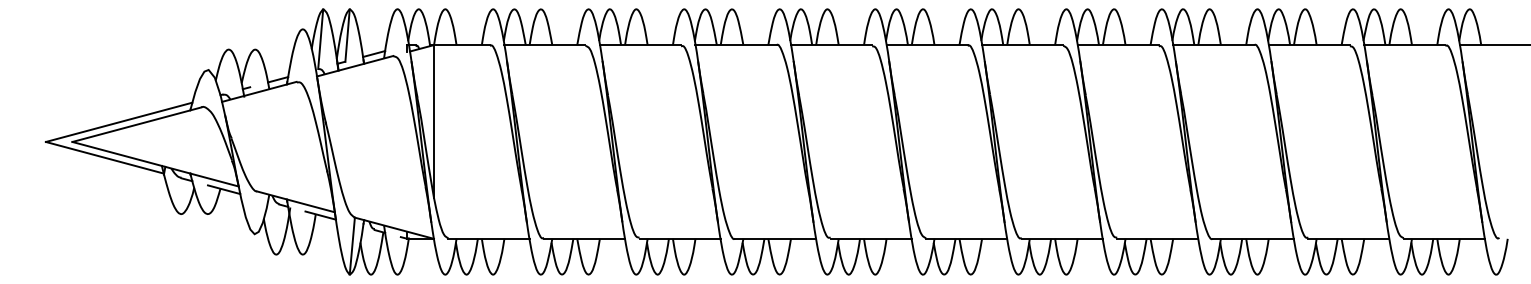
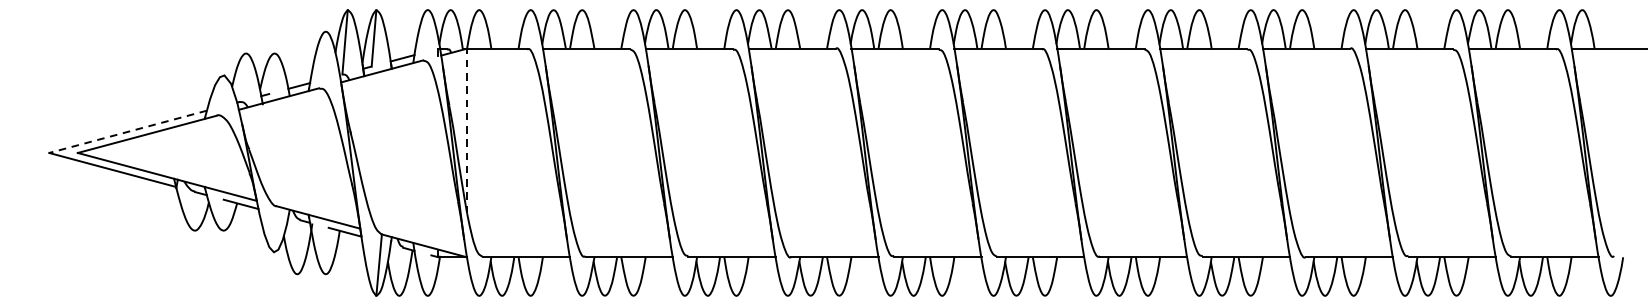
line: (433, 121) -> (466, 130), solid -> dashed
line: (119, 122) -> (128, 132), solid -> dashed

